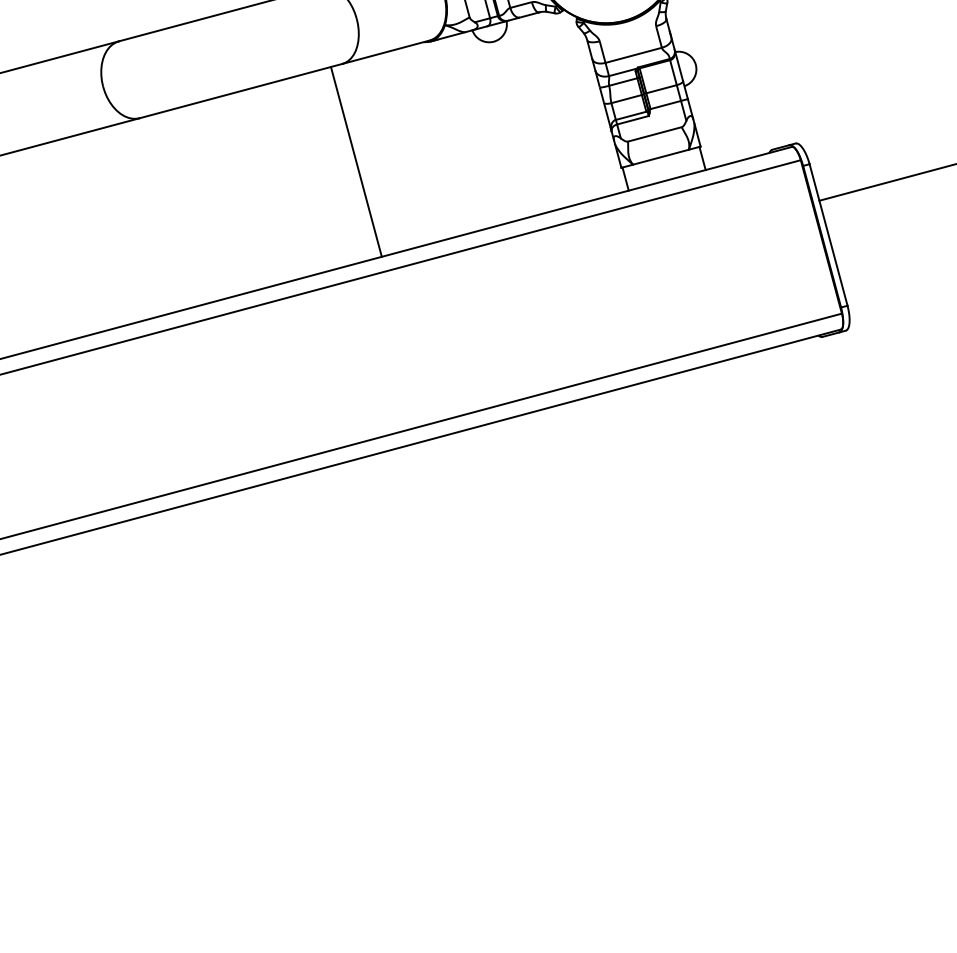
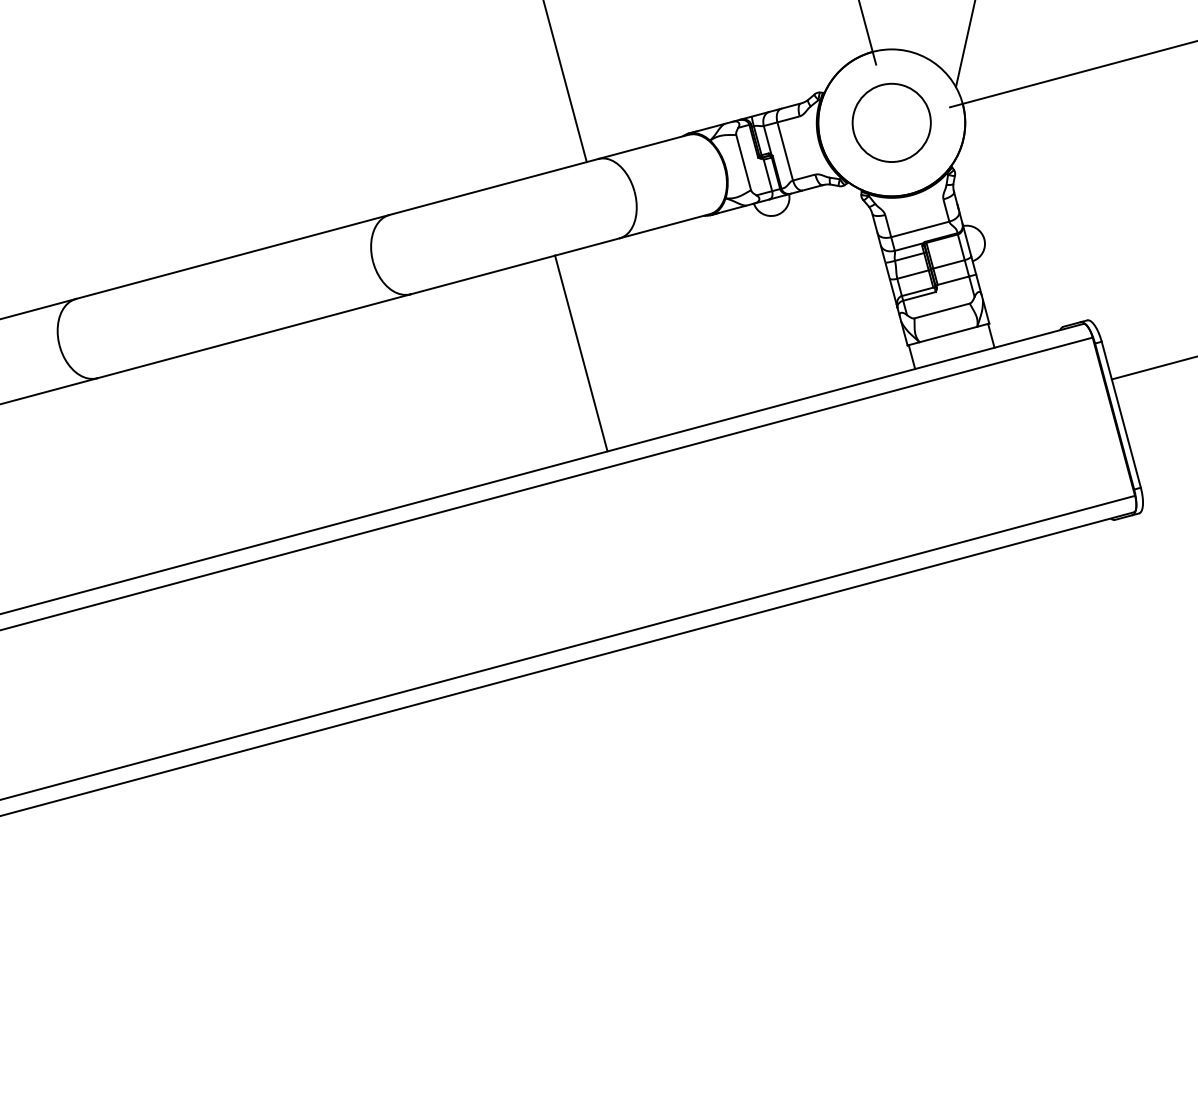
line: (356, 162) -> (581, 353), moved

